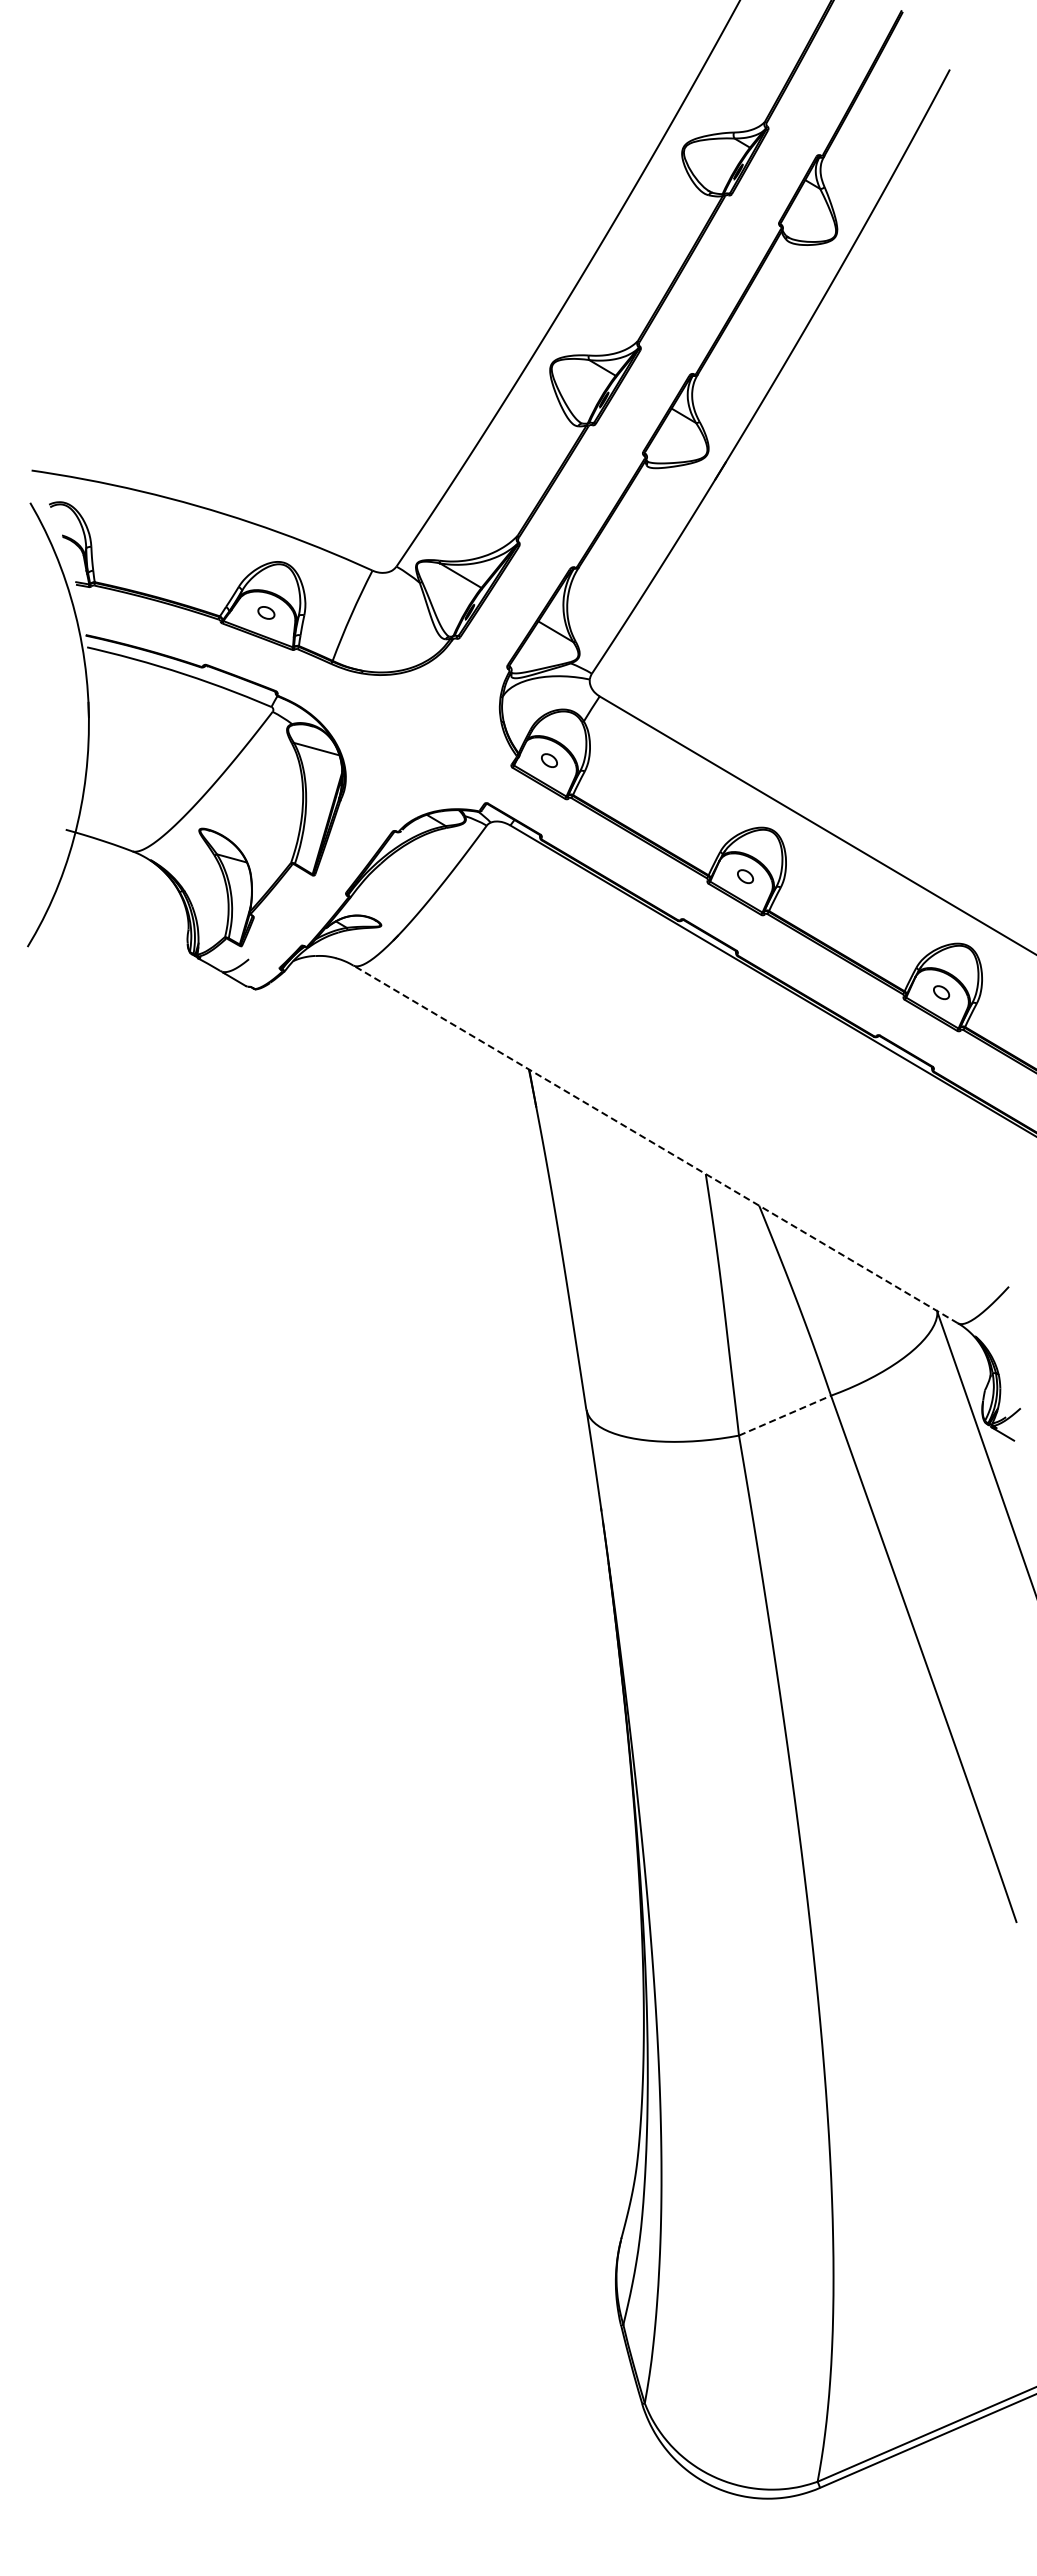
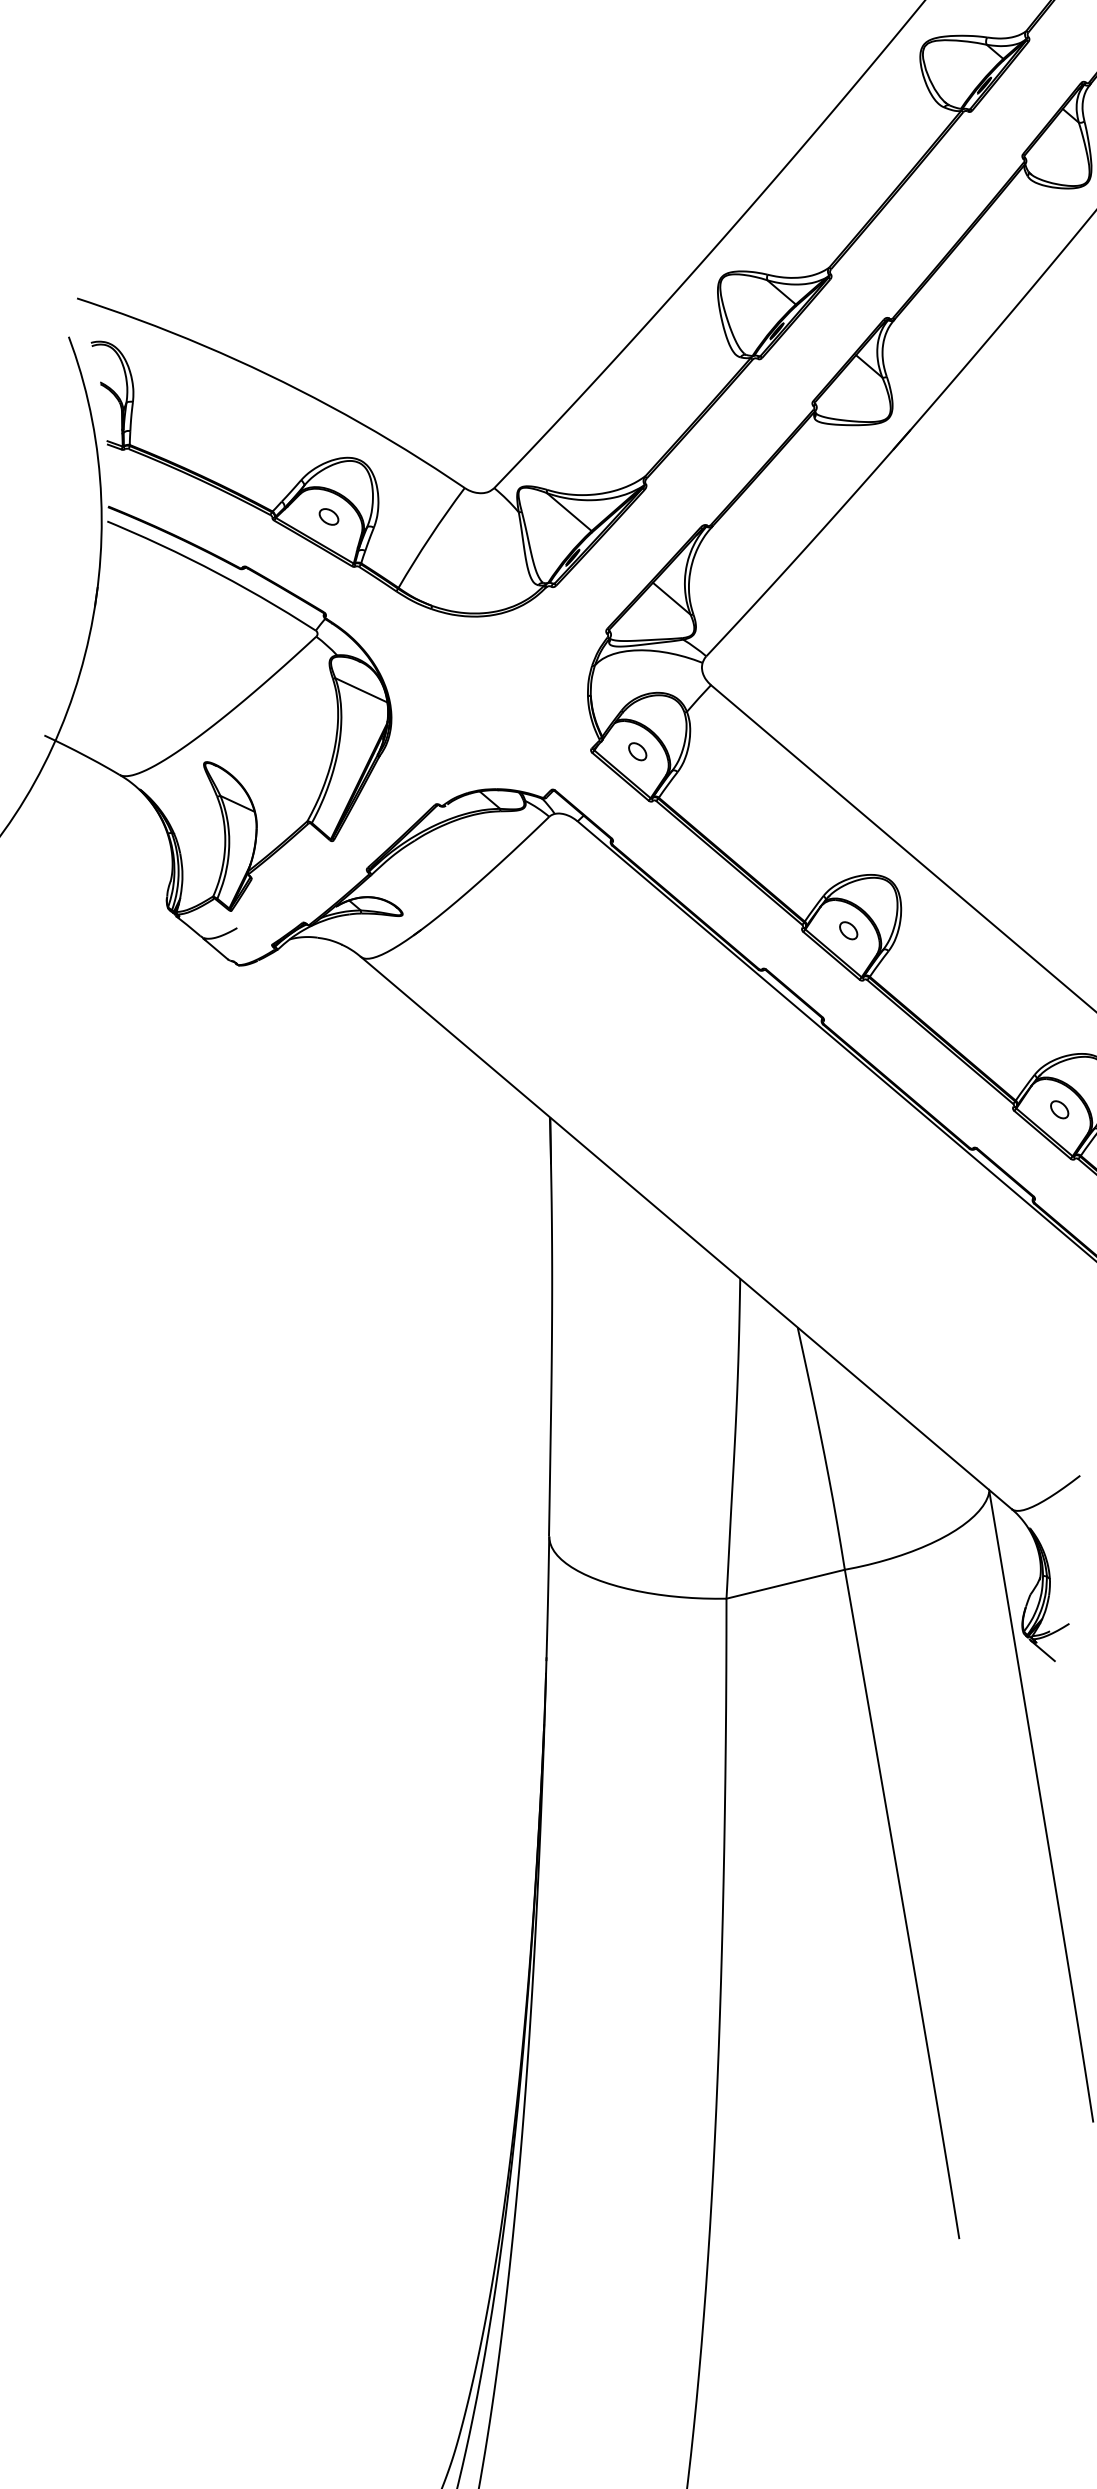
line: (655, 1144) -> (686, 1233), dashed -> solid
line: (785, 1415) -> (786, 1584), dashed -> solid

